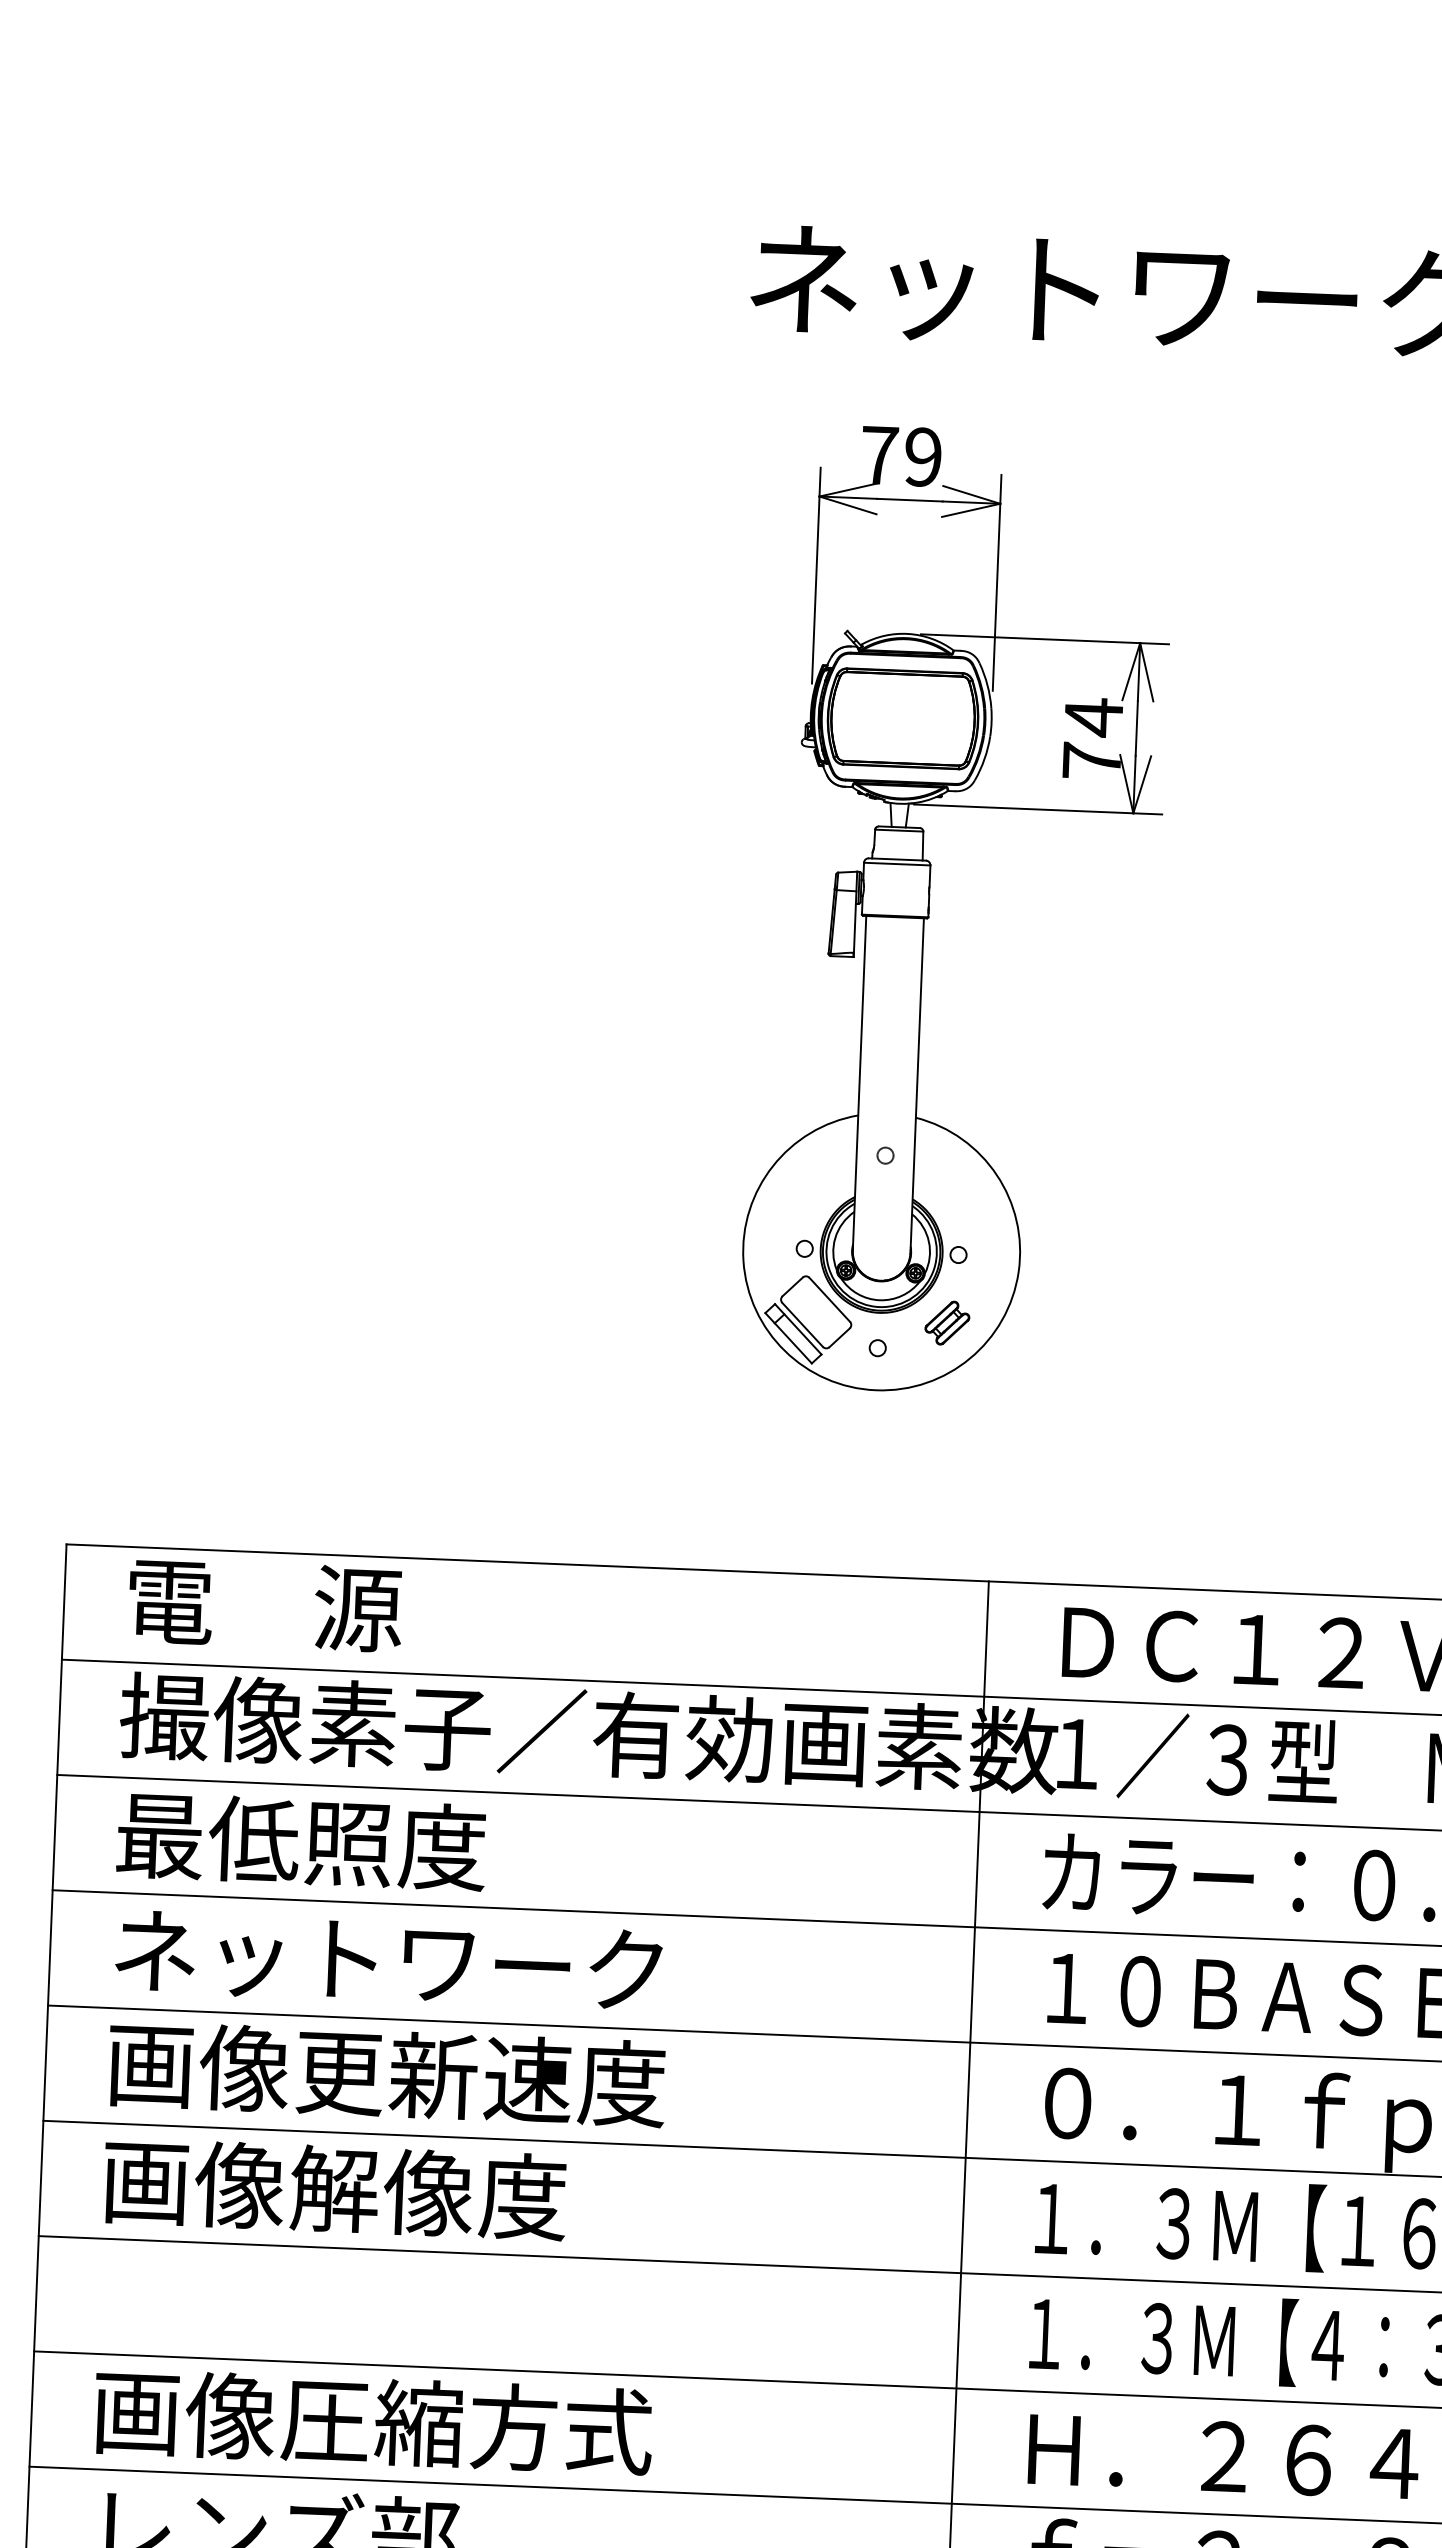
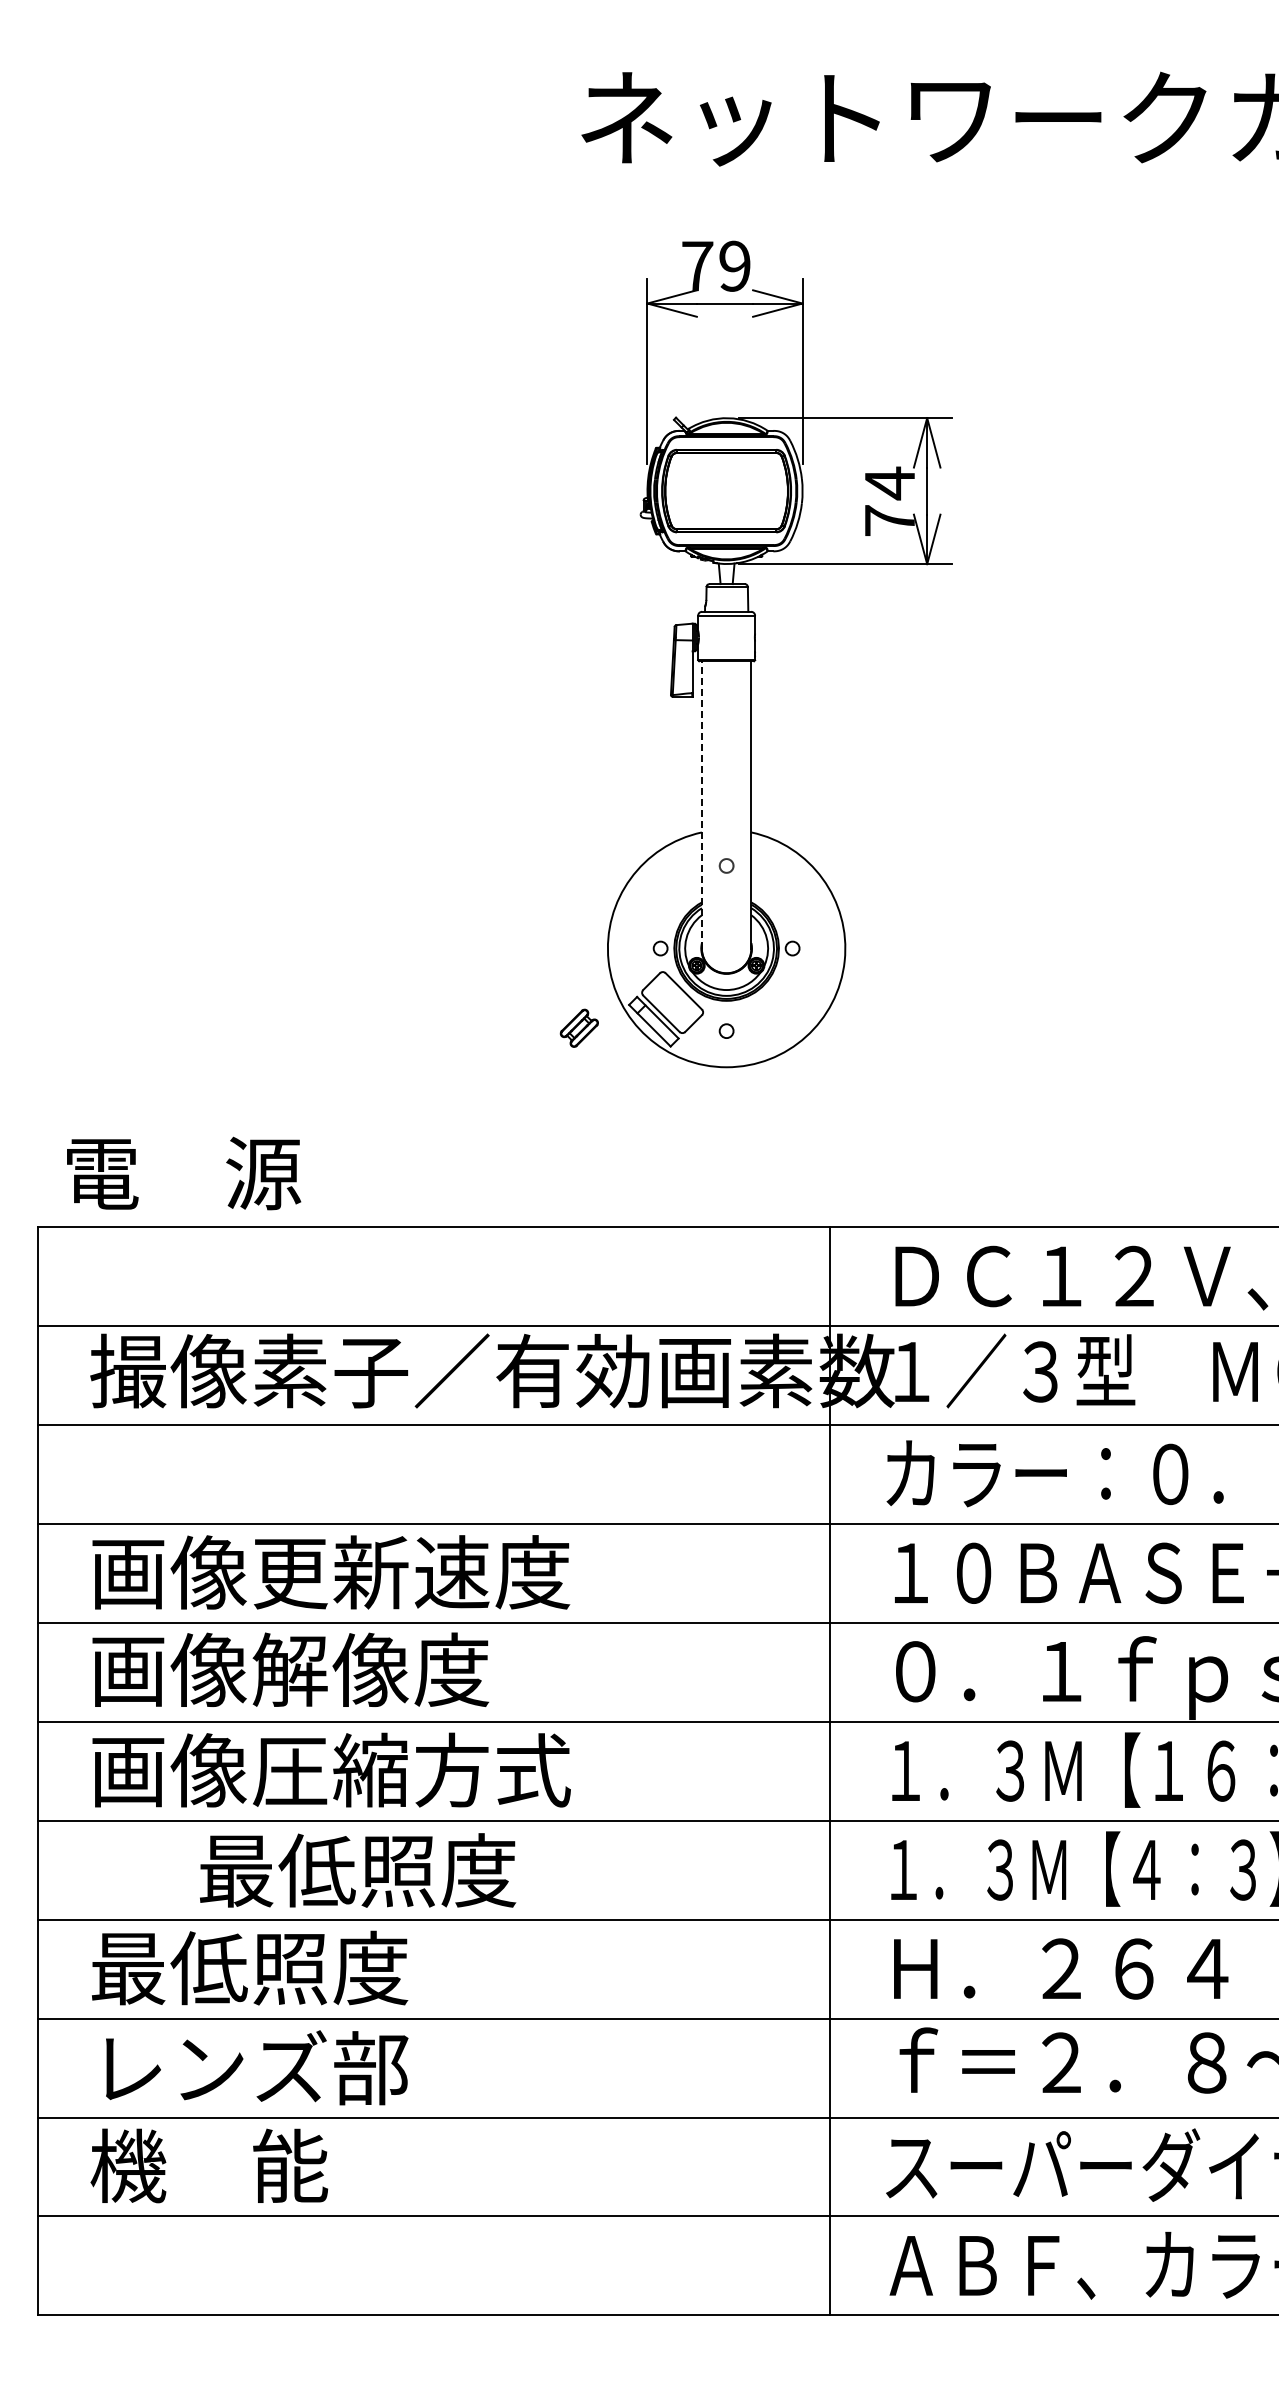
line: (859, 1082) -> (701, 804), solid -> dashed
part: (946, 1322) -> (578, 1027), moved
text: (266, 1605) -> (184, 1173), moved
text: (302, 1841) -> (358, 1870), moved
text: (391, 1960) -> (331, 1572), ネットワーク -> 画像更新速度
text: (480, 2077) -> (411, 1669), 画像更新速度 -> 画像解像度
text: (475, 2193) -> (411, 1769), 画像解像度 -> 画像圧縮方式
text: (372, 2420) -> (330, 1967), 画像圧縮方式 -> 最低照度

